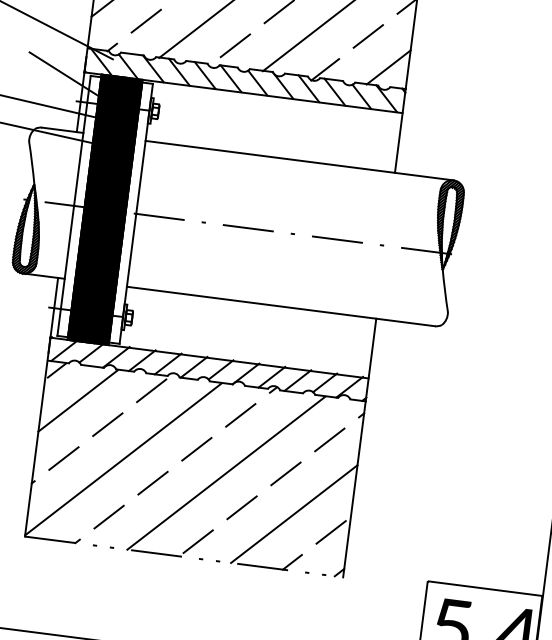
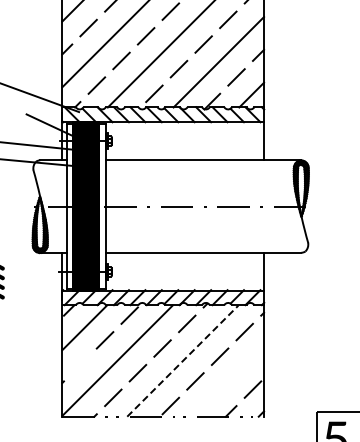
line: (64, 457) -> (80, 364), removed
line: (225, 473) -> (182, 361), solid -> dashed
line: (294, 513) -> (228, 380), removed

